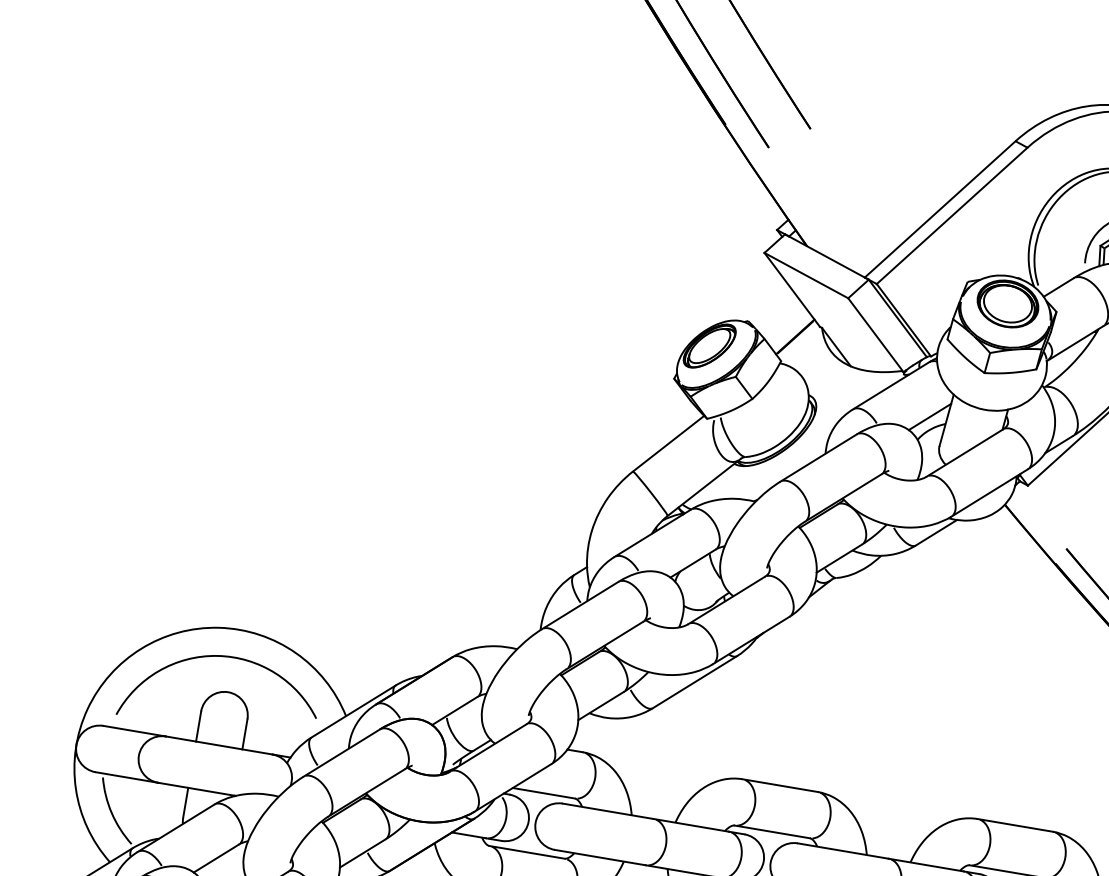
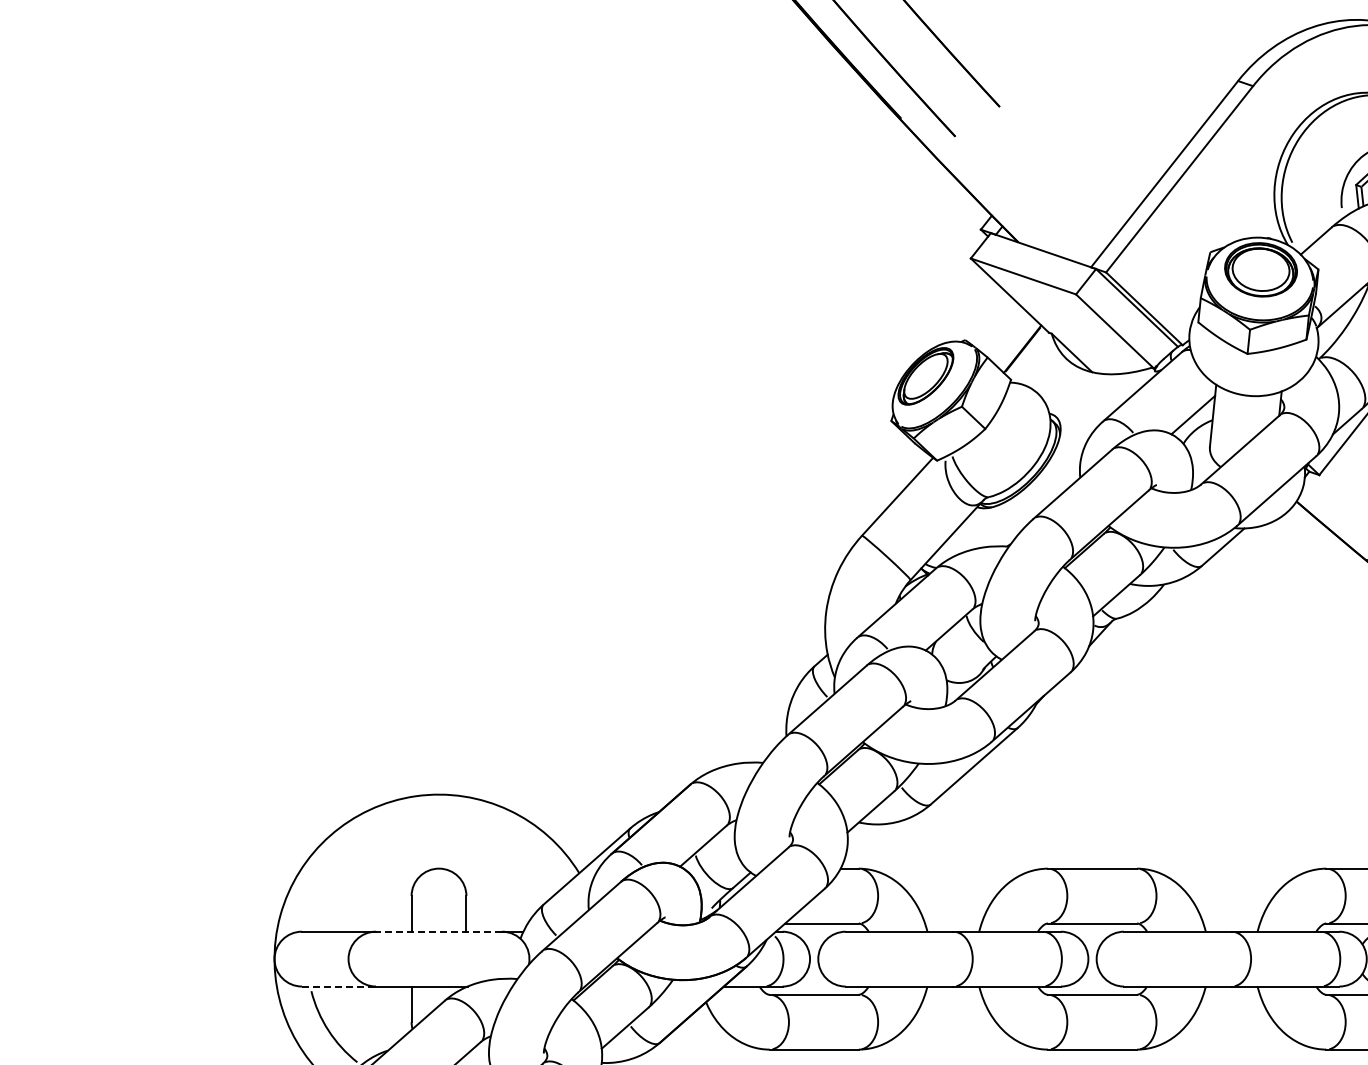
arc: (222, 657) -> (425, 829), removed
line: (218, 745) -> (438, 931), solid -> dashed
line: (127, 777) -> (339, 986), solid -> dashed

